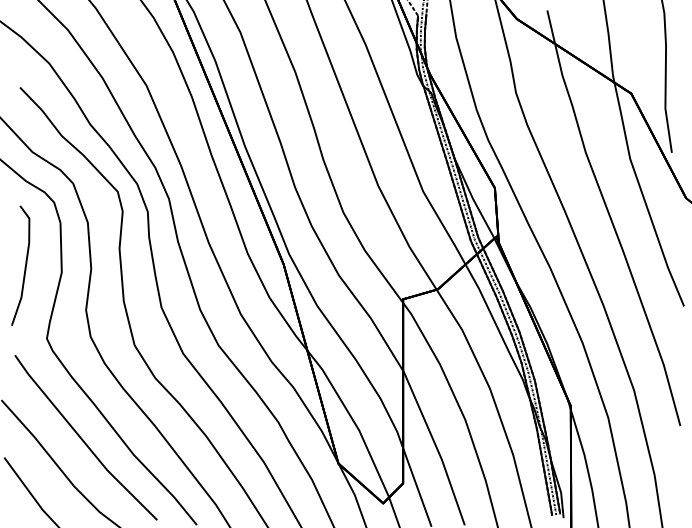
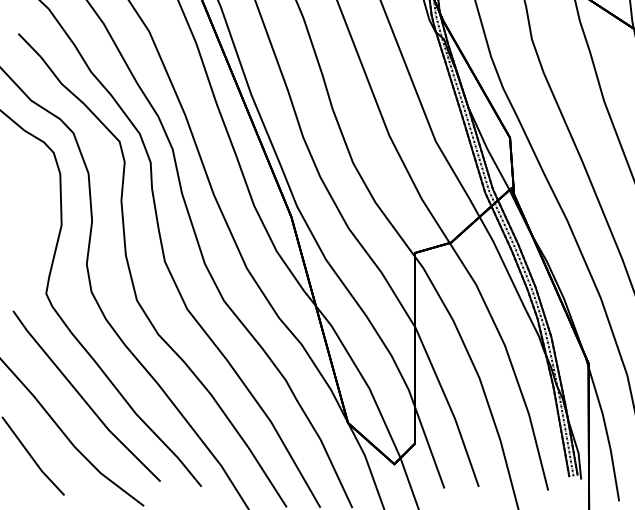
line: (24, 267) -> (23, 220), removed

